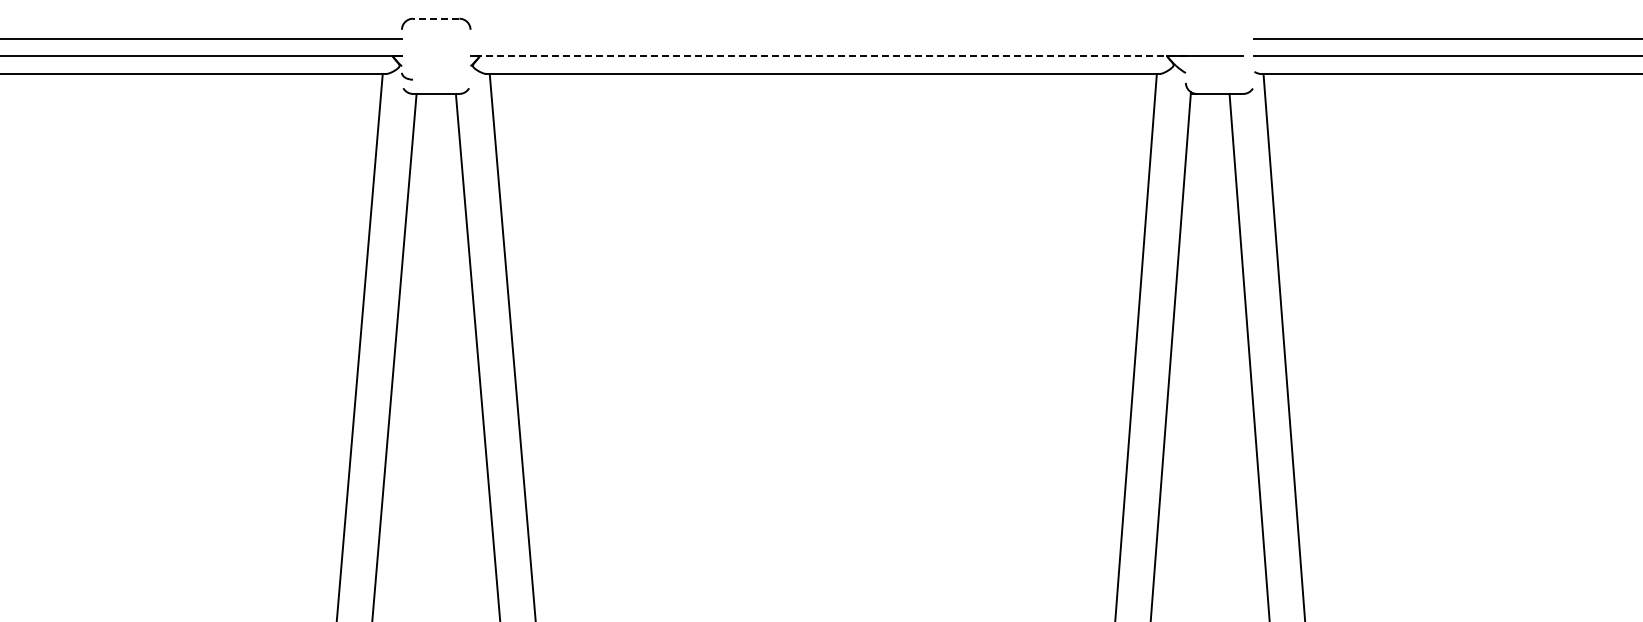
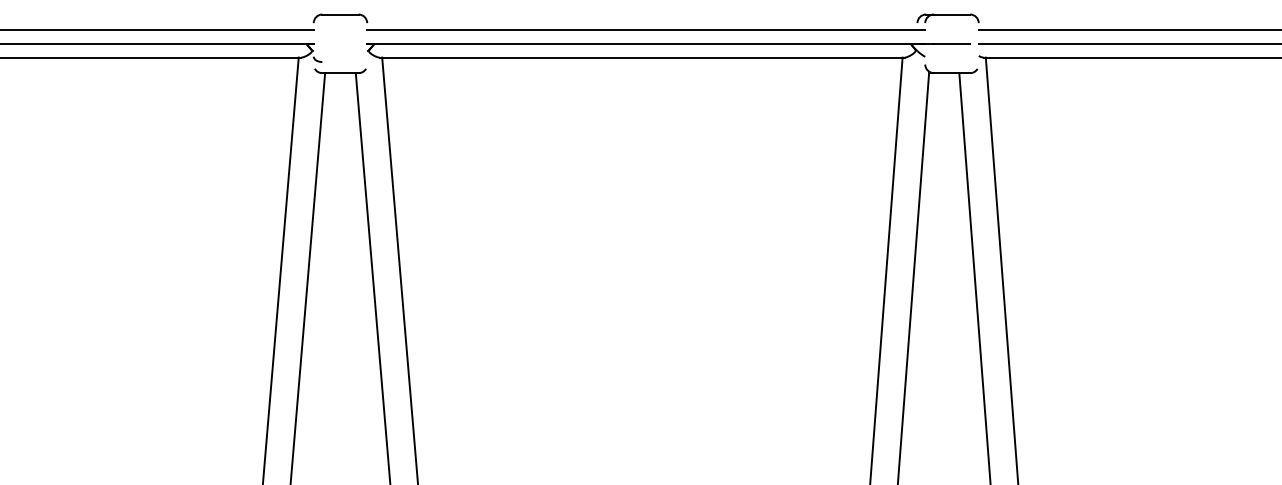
line: (435, 18) -> (339, 14), dashed -> solid
part: (1215, 23) -> (948, 18), added
line: (827, 38) -> (645, 29), added
line: (828, 56) -> (646, 43), dashed -> solid

